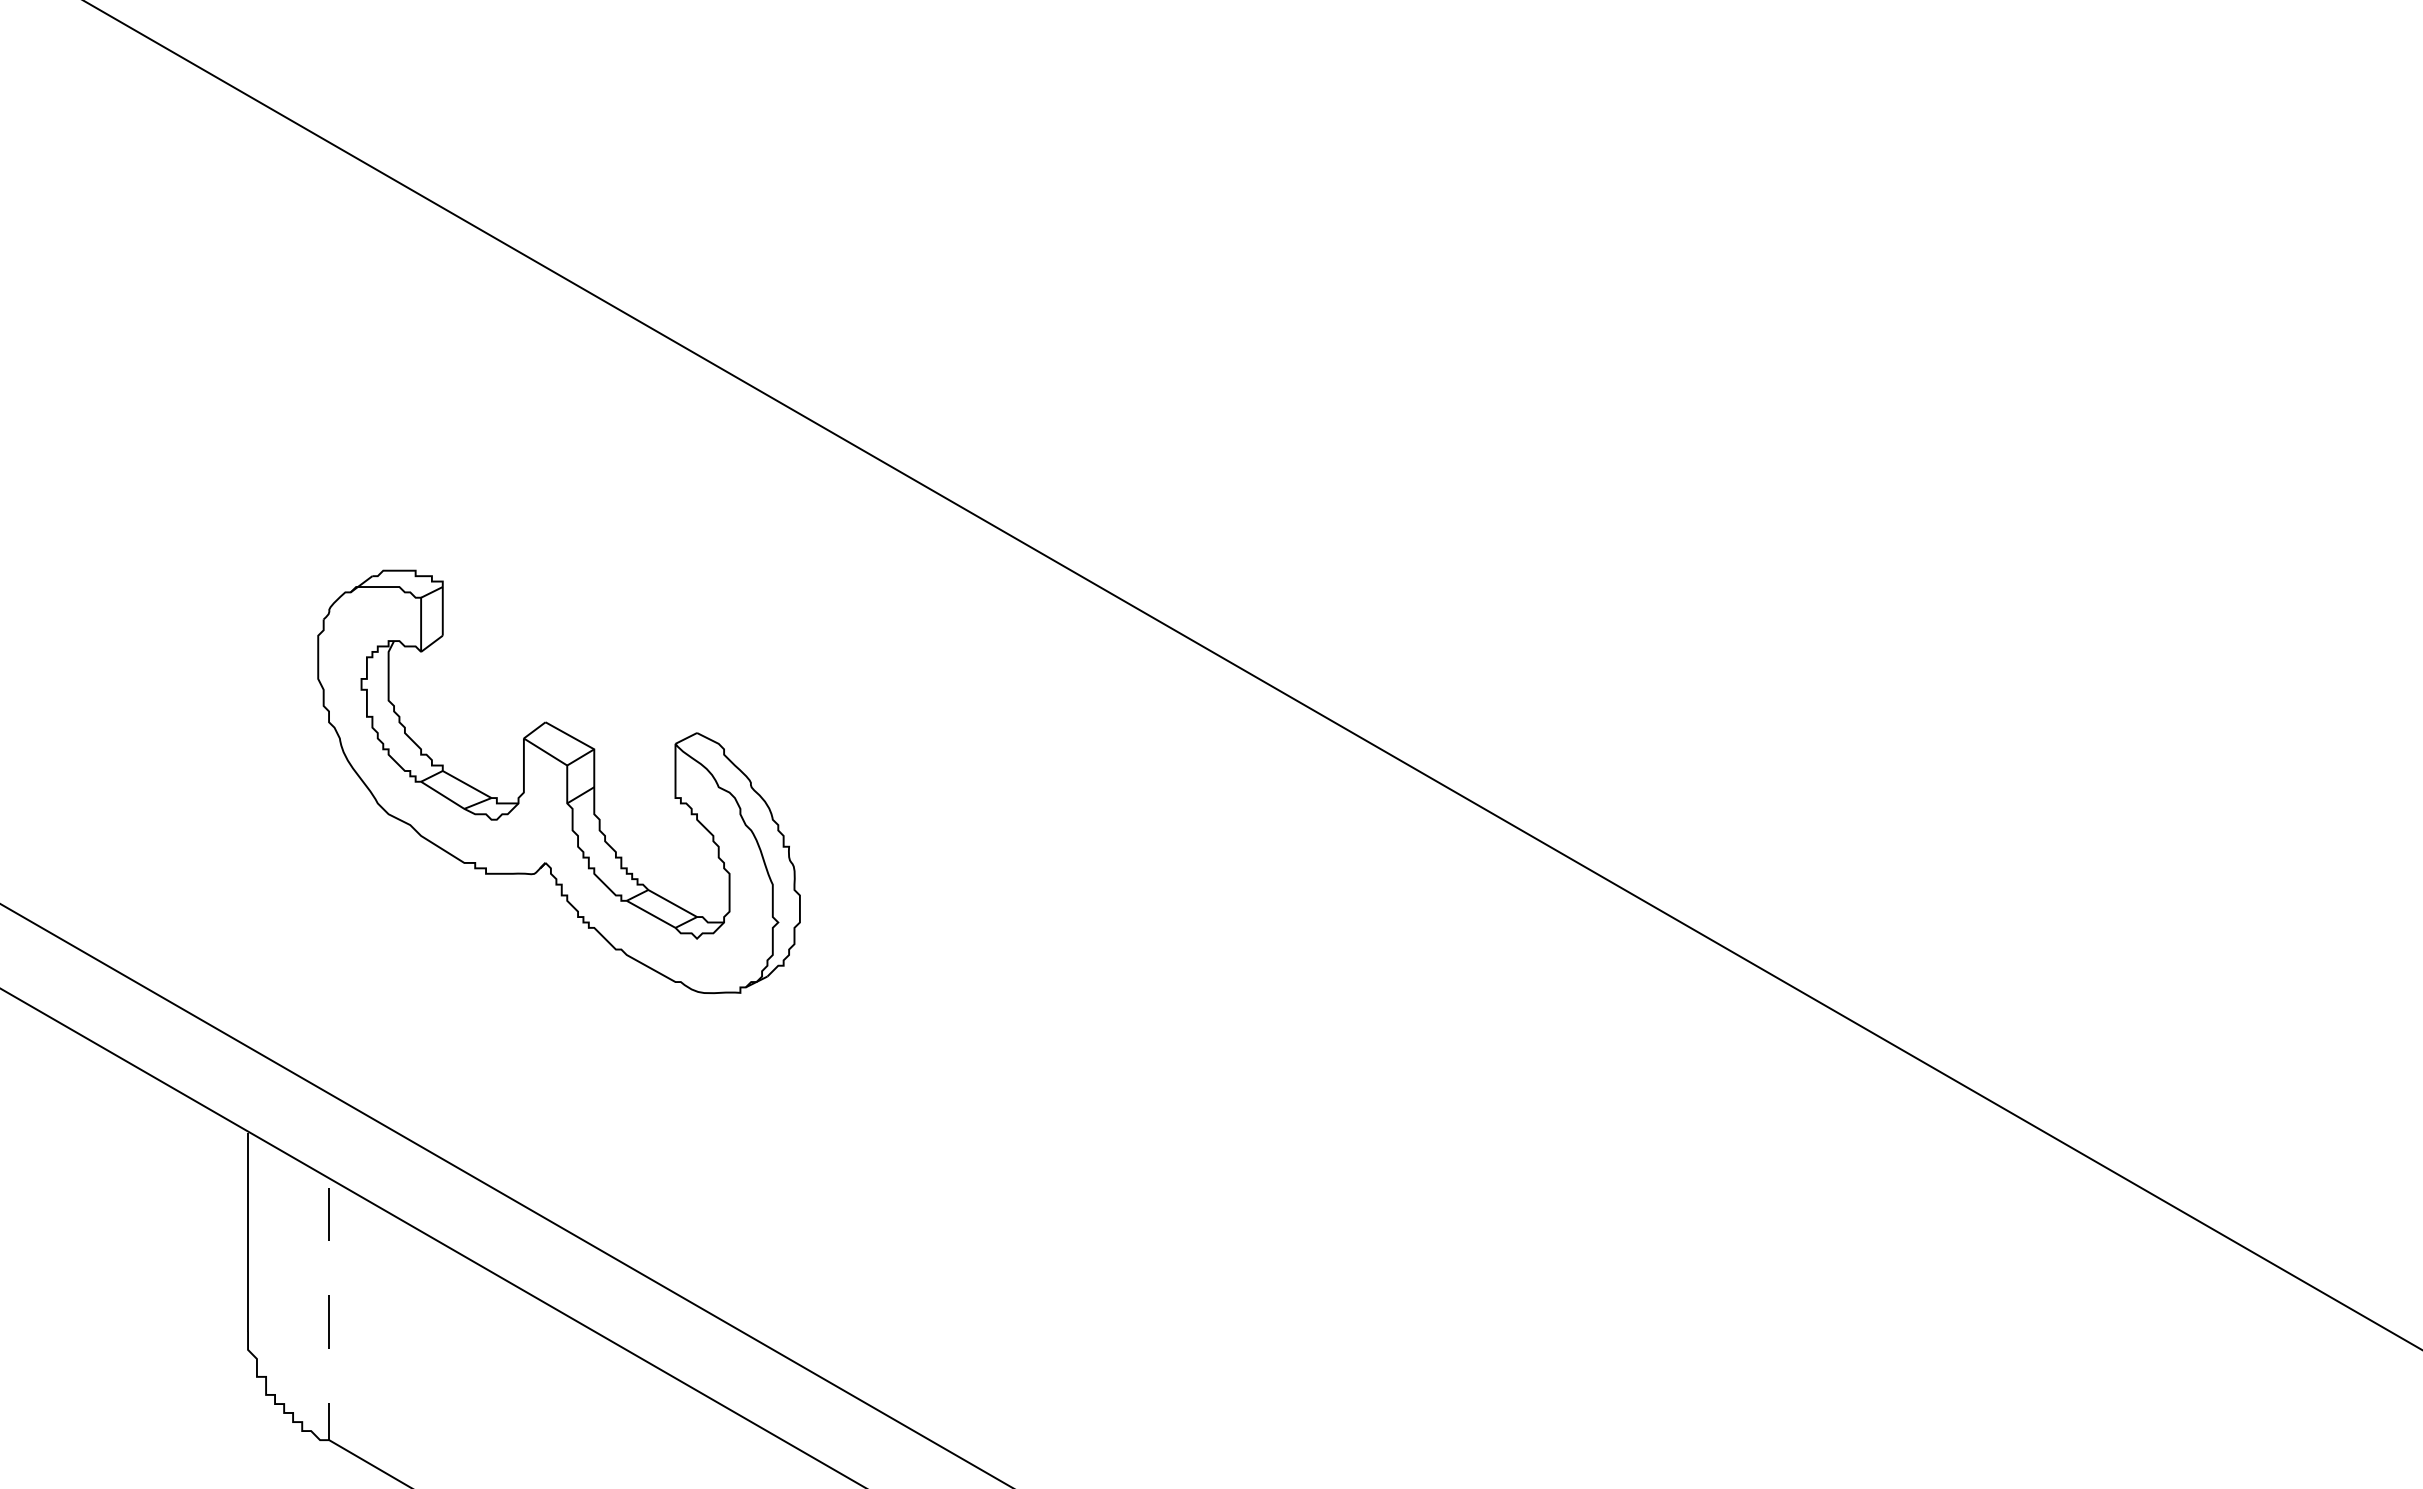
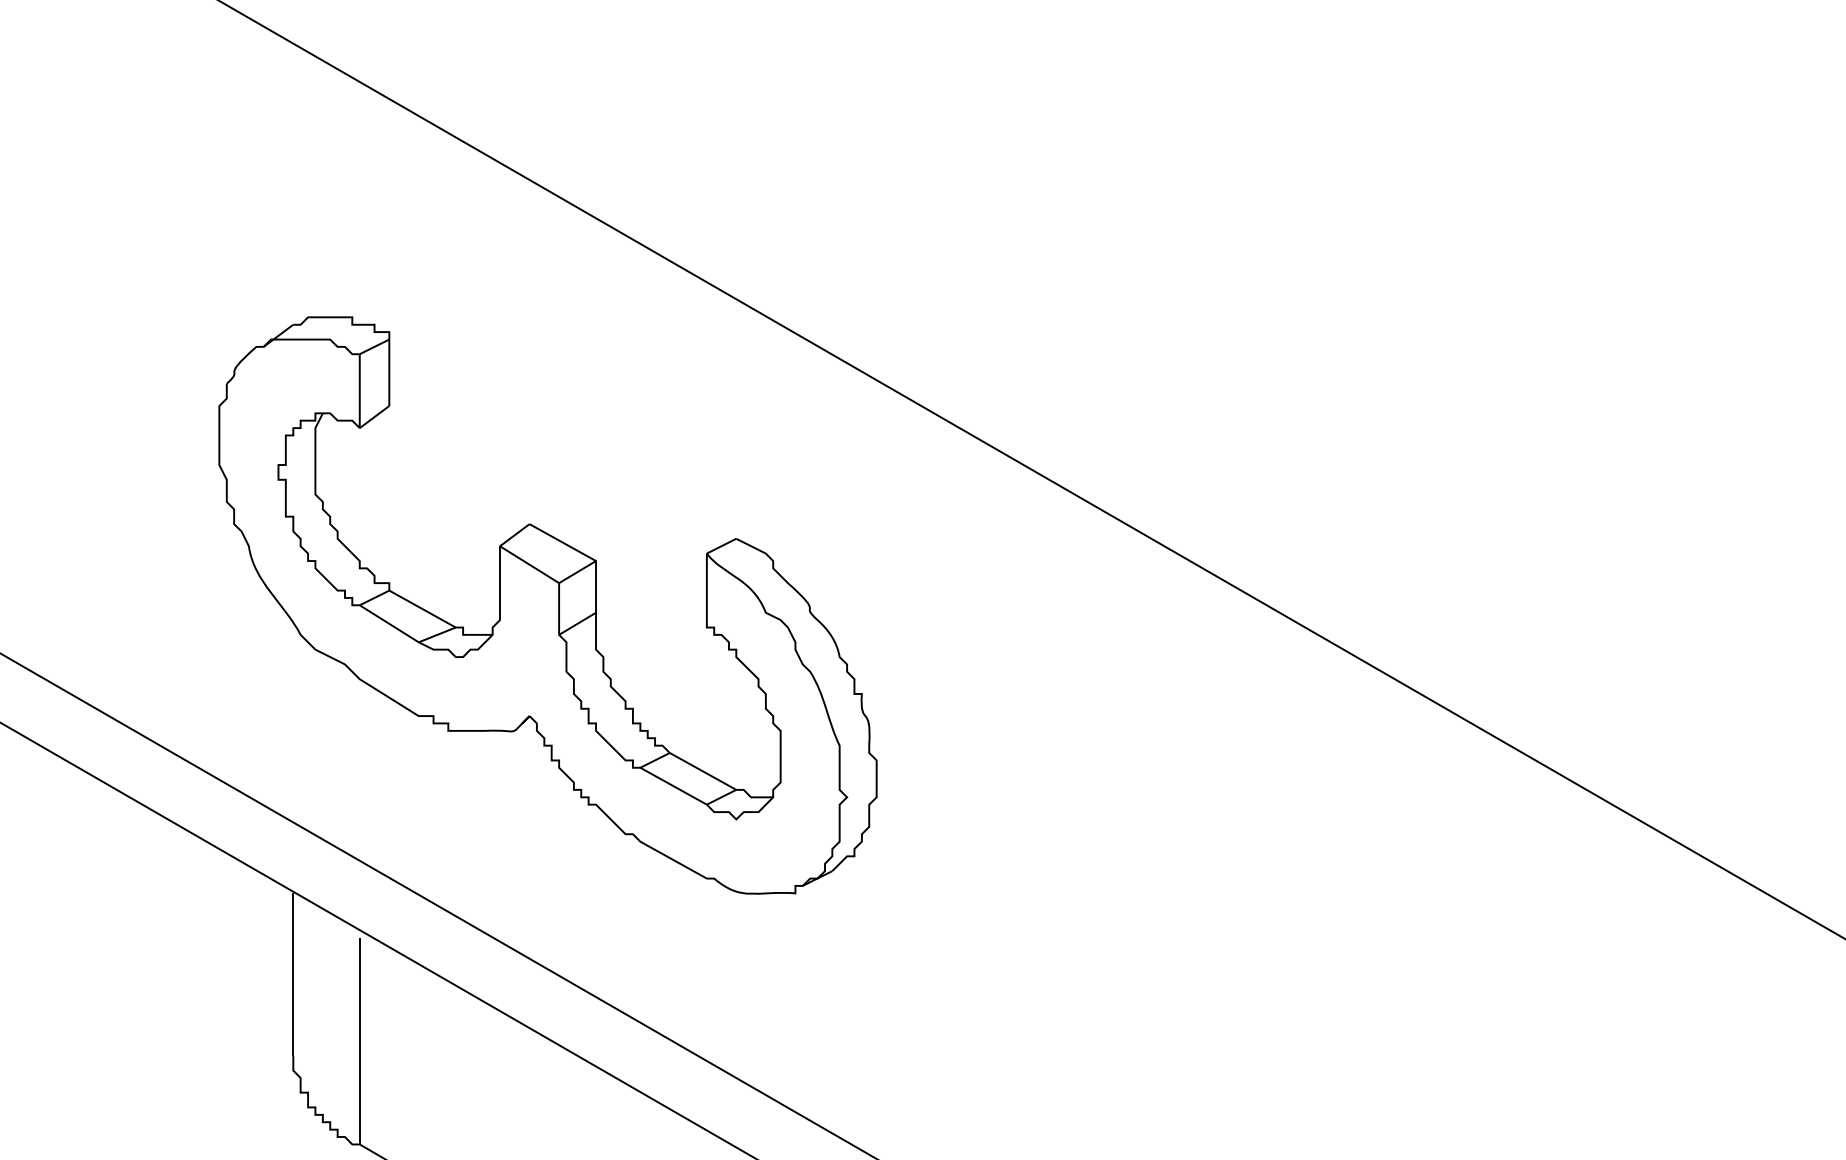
part: (558, 781) -> (547, 605), size x1.67
line: (329, 1314) -> (360, 1041), dashed -> solid

